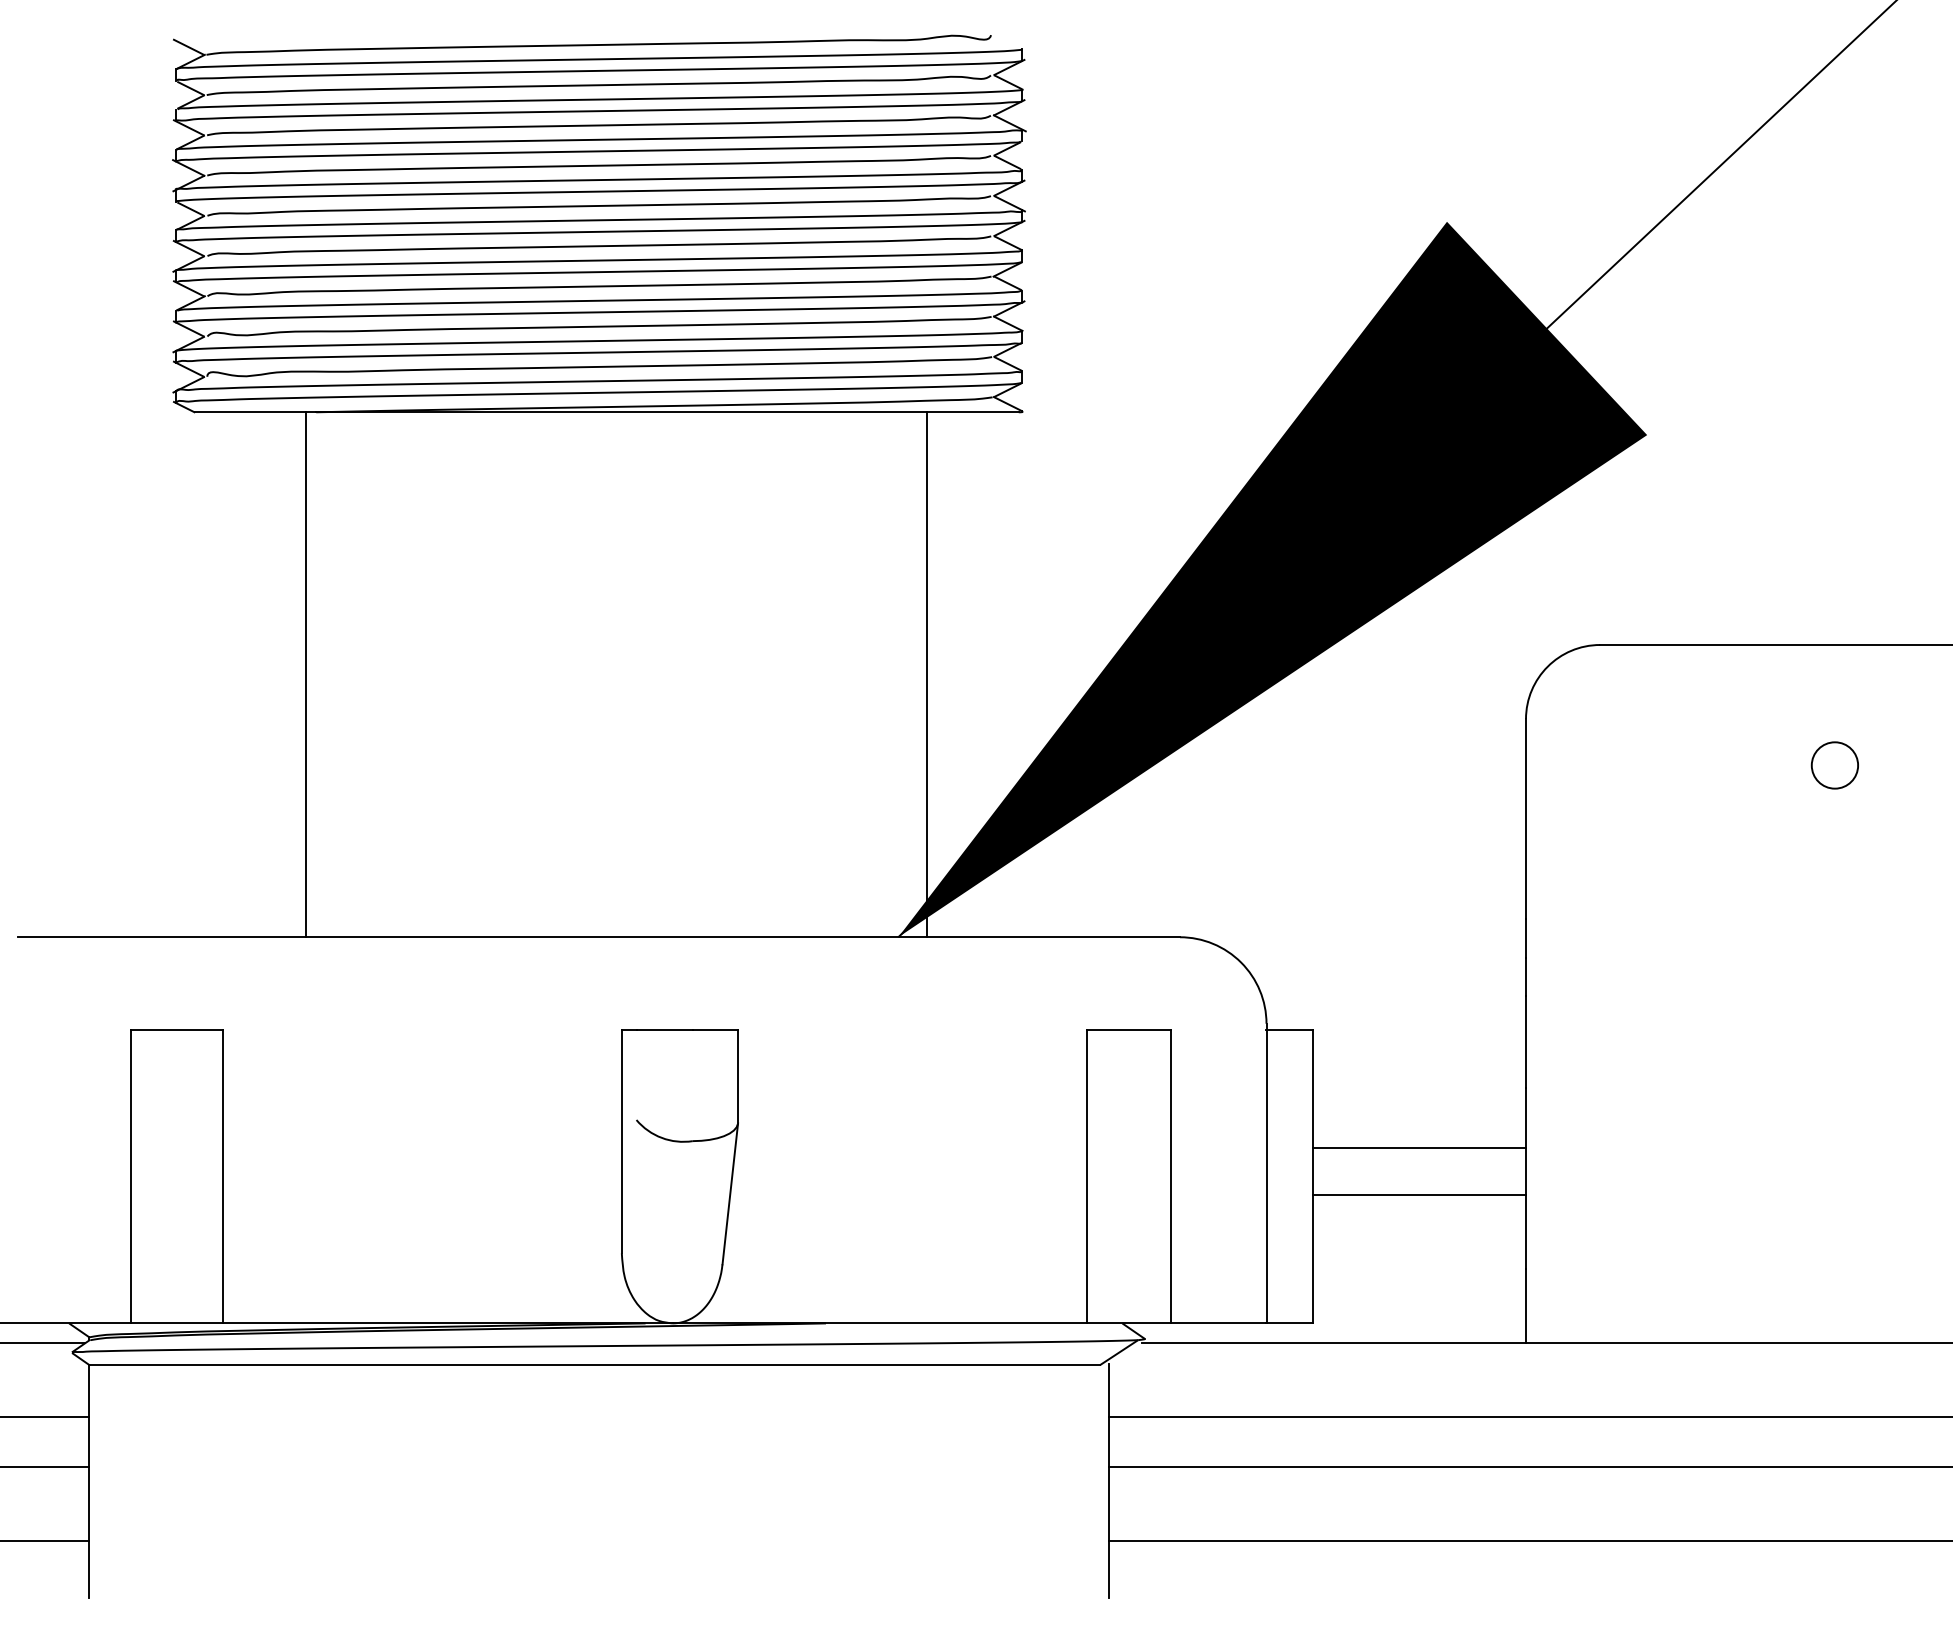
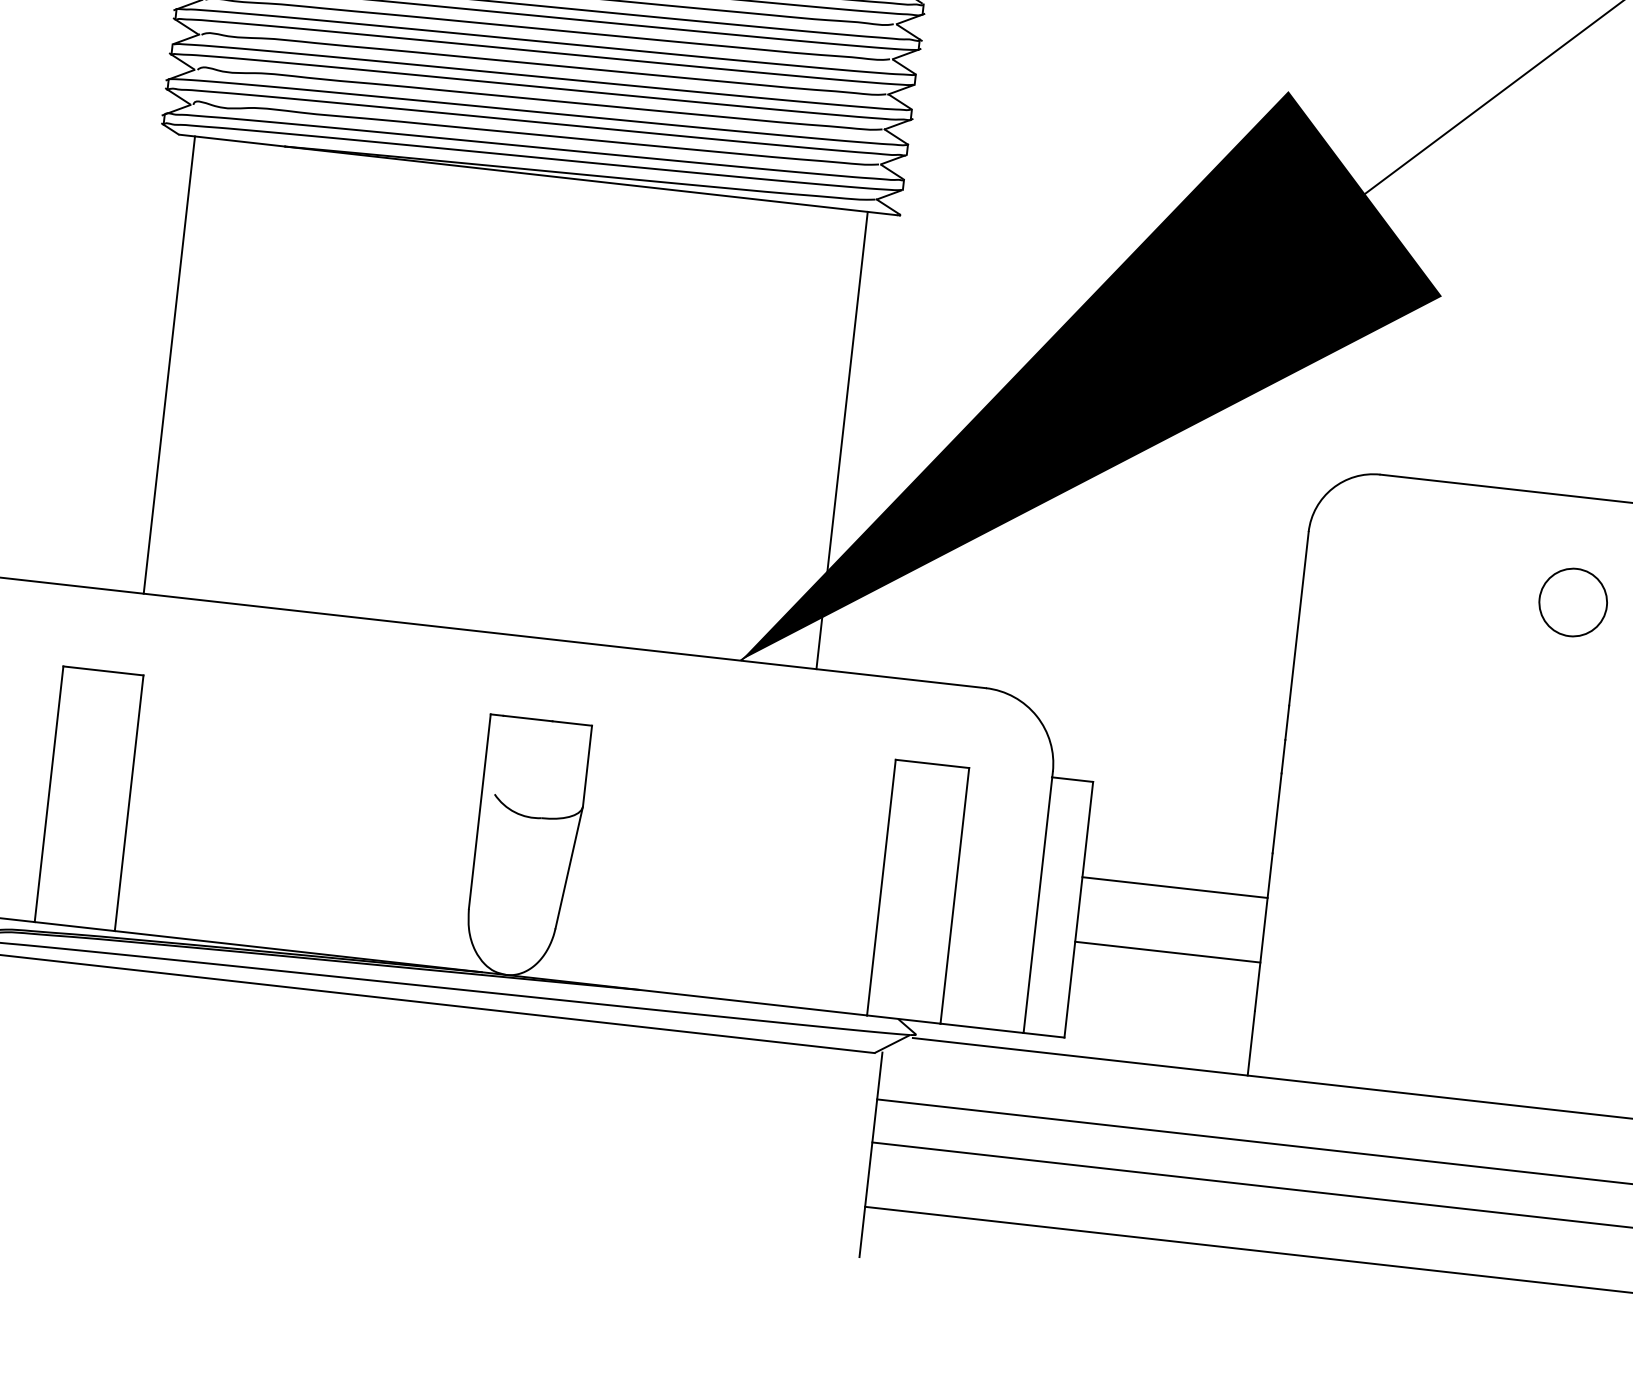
line: (306, 674) -> (169, 364), moved
line: (927, 674) -> (842, 440), moved
circle: (1834, 765) -> (1572, 602), size x1.67
line: (1419, 1148) -> (1167, 952), moved
line: (1419, 1195) -> (1174, 887), moved

